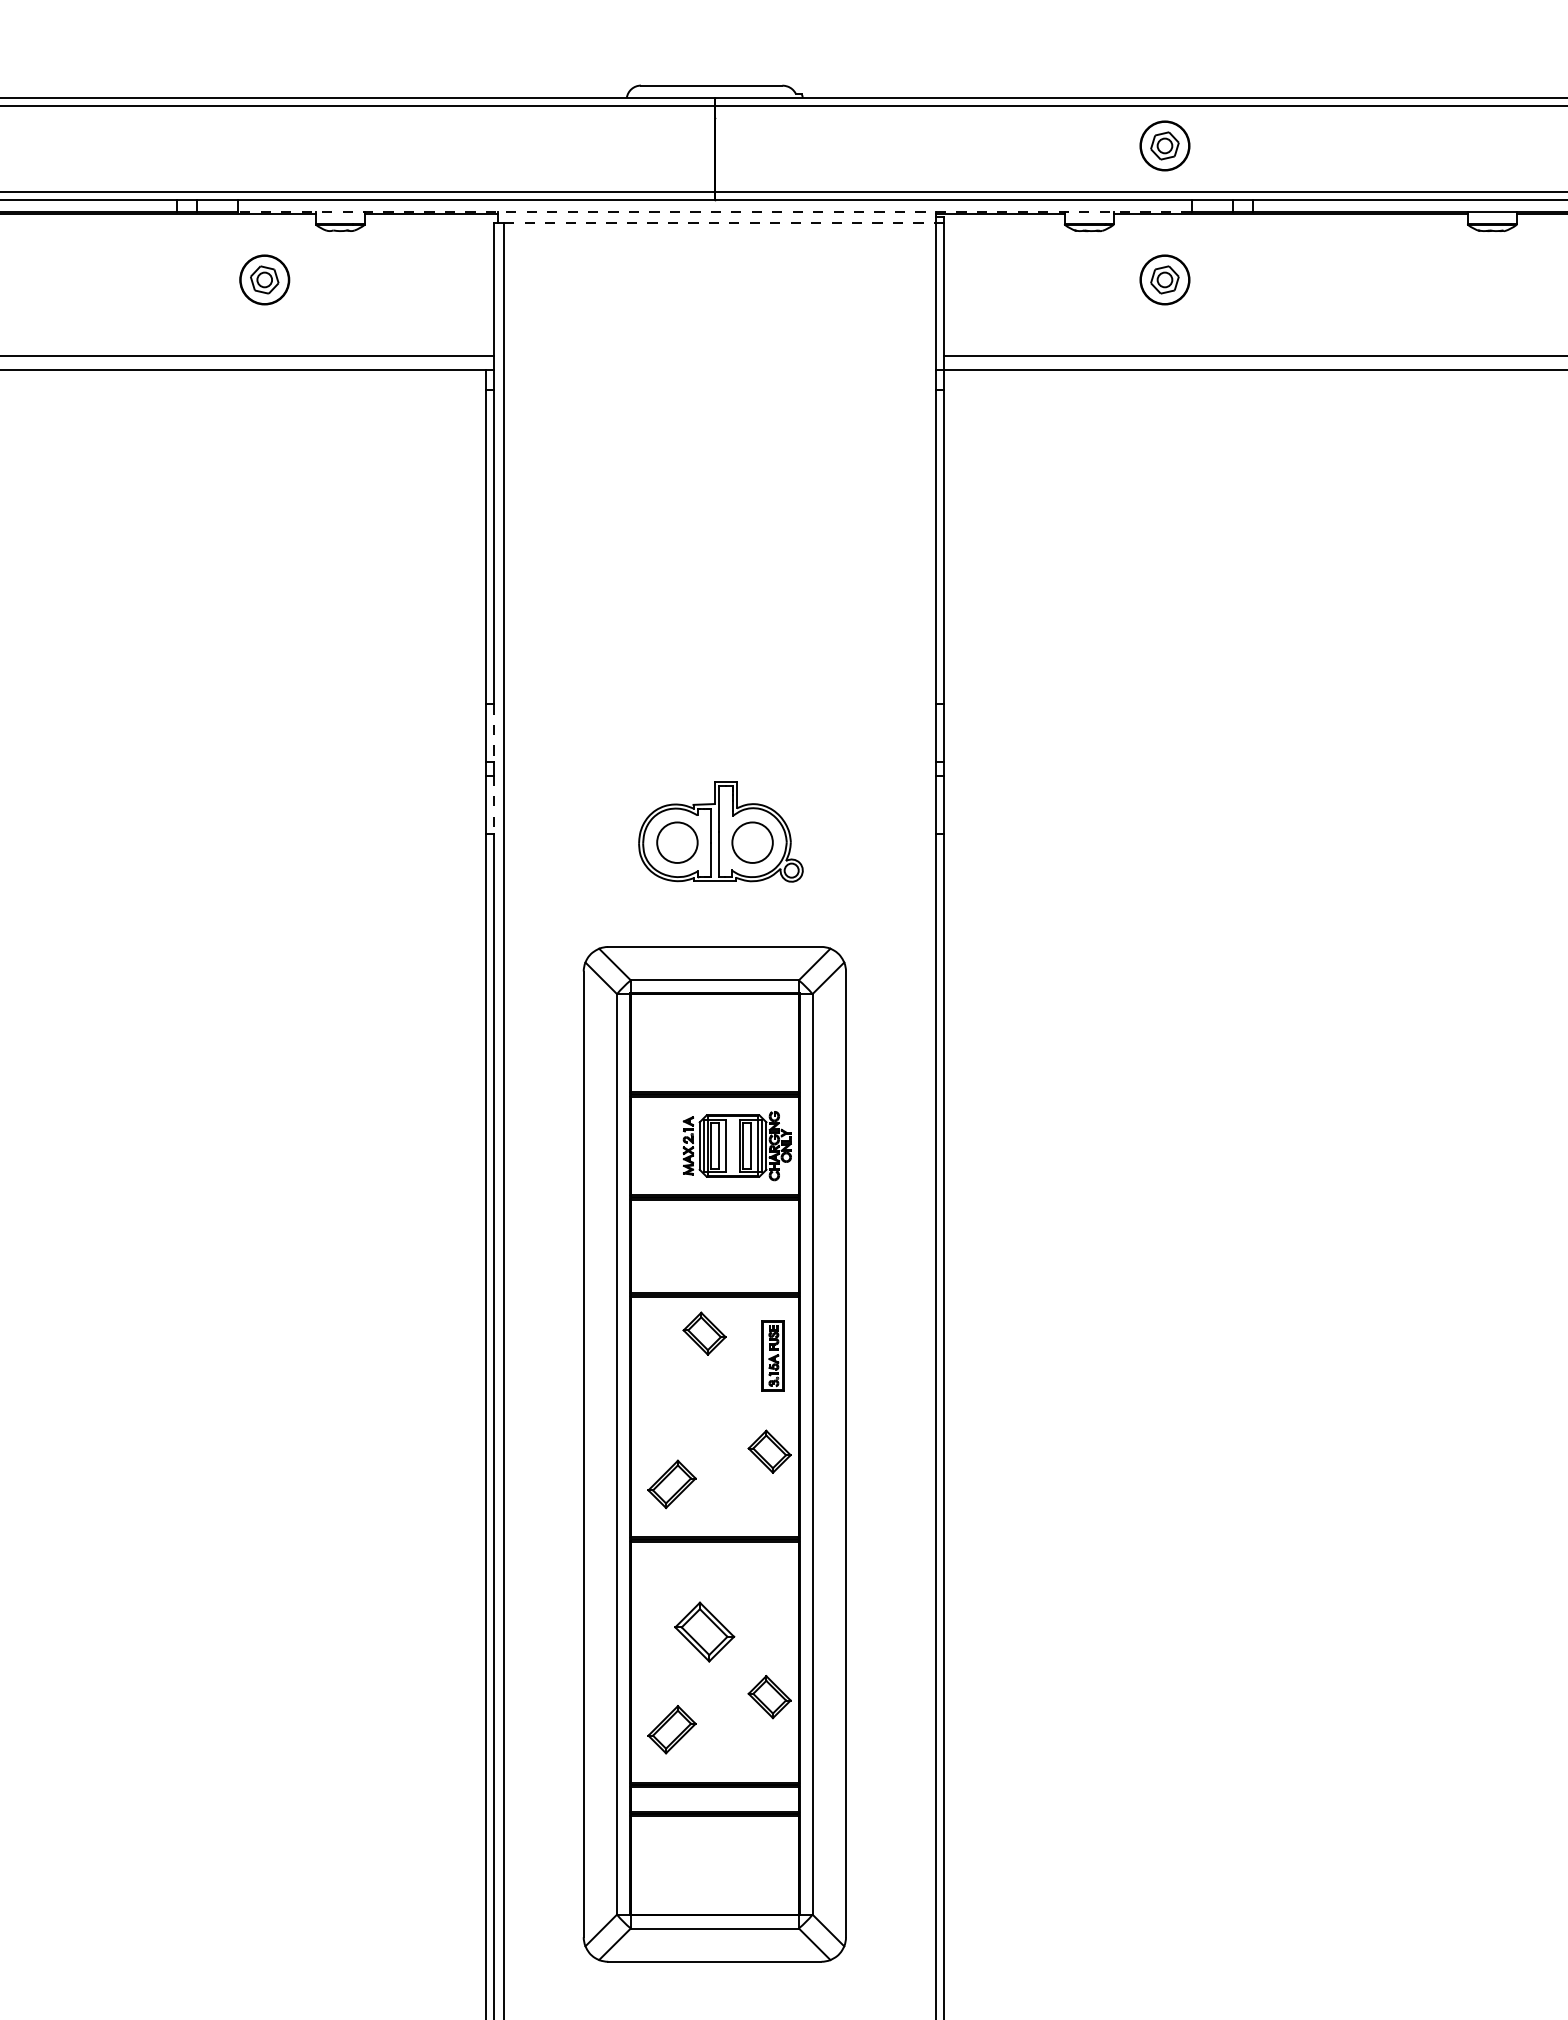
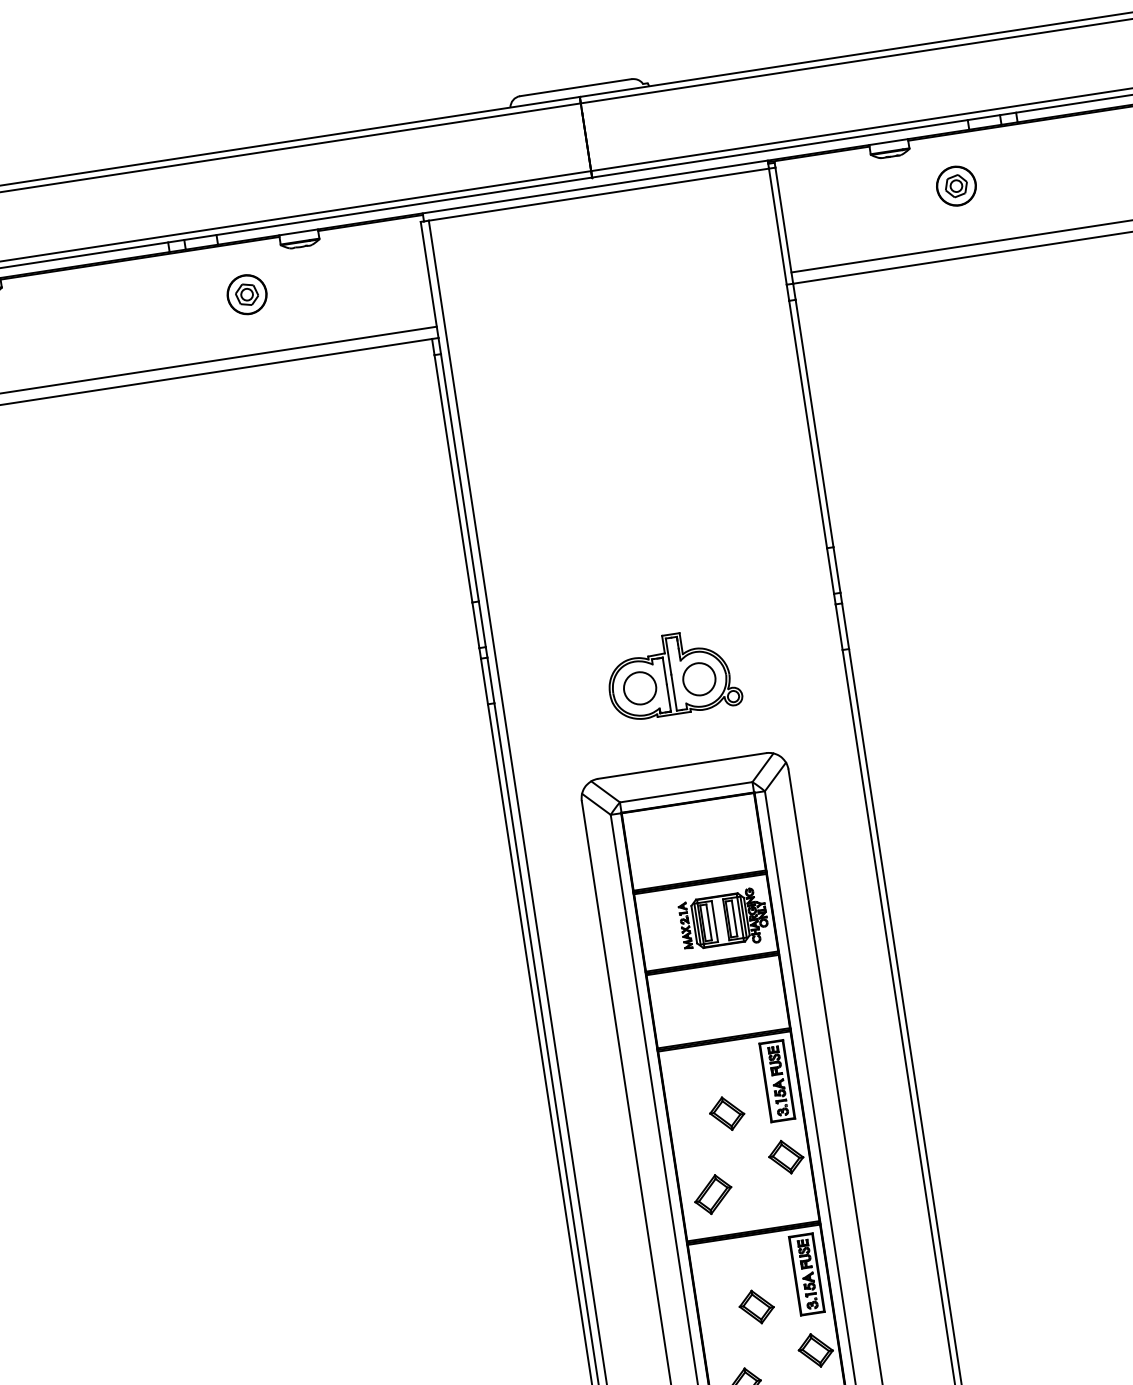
part: (1164, 145) -> (939, 80), removed
line: (714, 212) -> (593, 187), dashed -> solid
line: (719, 222) -> (598, 194), dashed -> solid
line: (493, 733) -> (482, 624), dashed -> solid
line: (493, 804) -> (490, 680), dashed -> solid
part: (704, 1333) -> (727, 1113), moved
part: (772, 1355) -> (776, 1080), size x1.43
part: (772, 1600) -> (806, 1273), added
part: (704, 1631) -> (756, 1306), size x0.71

